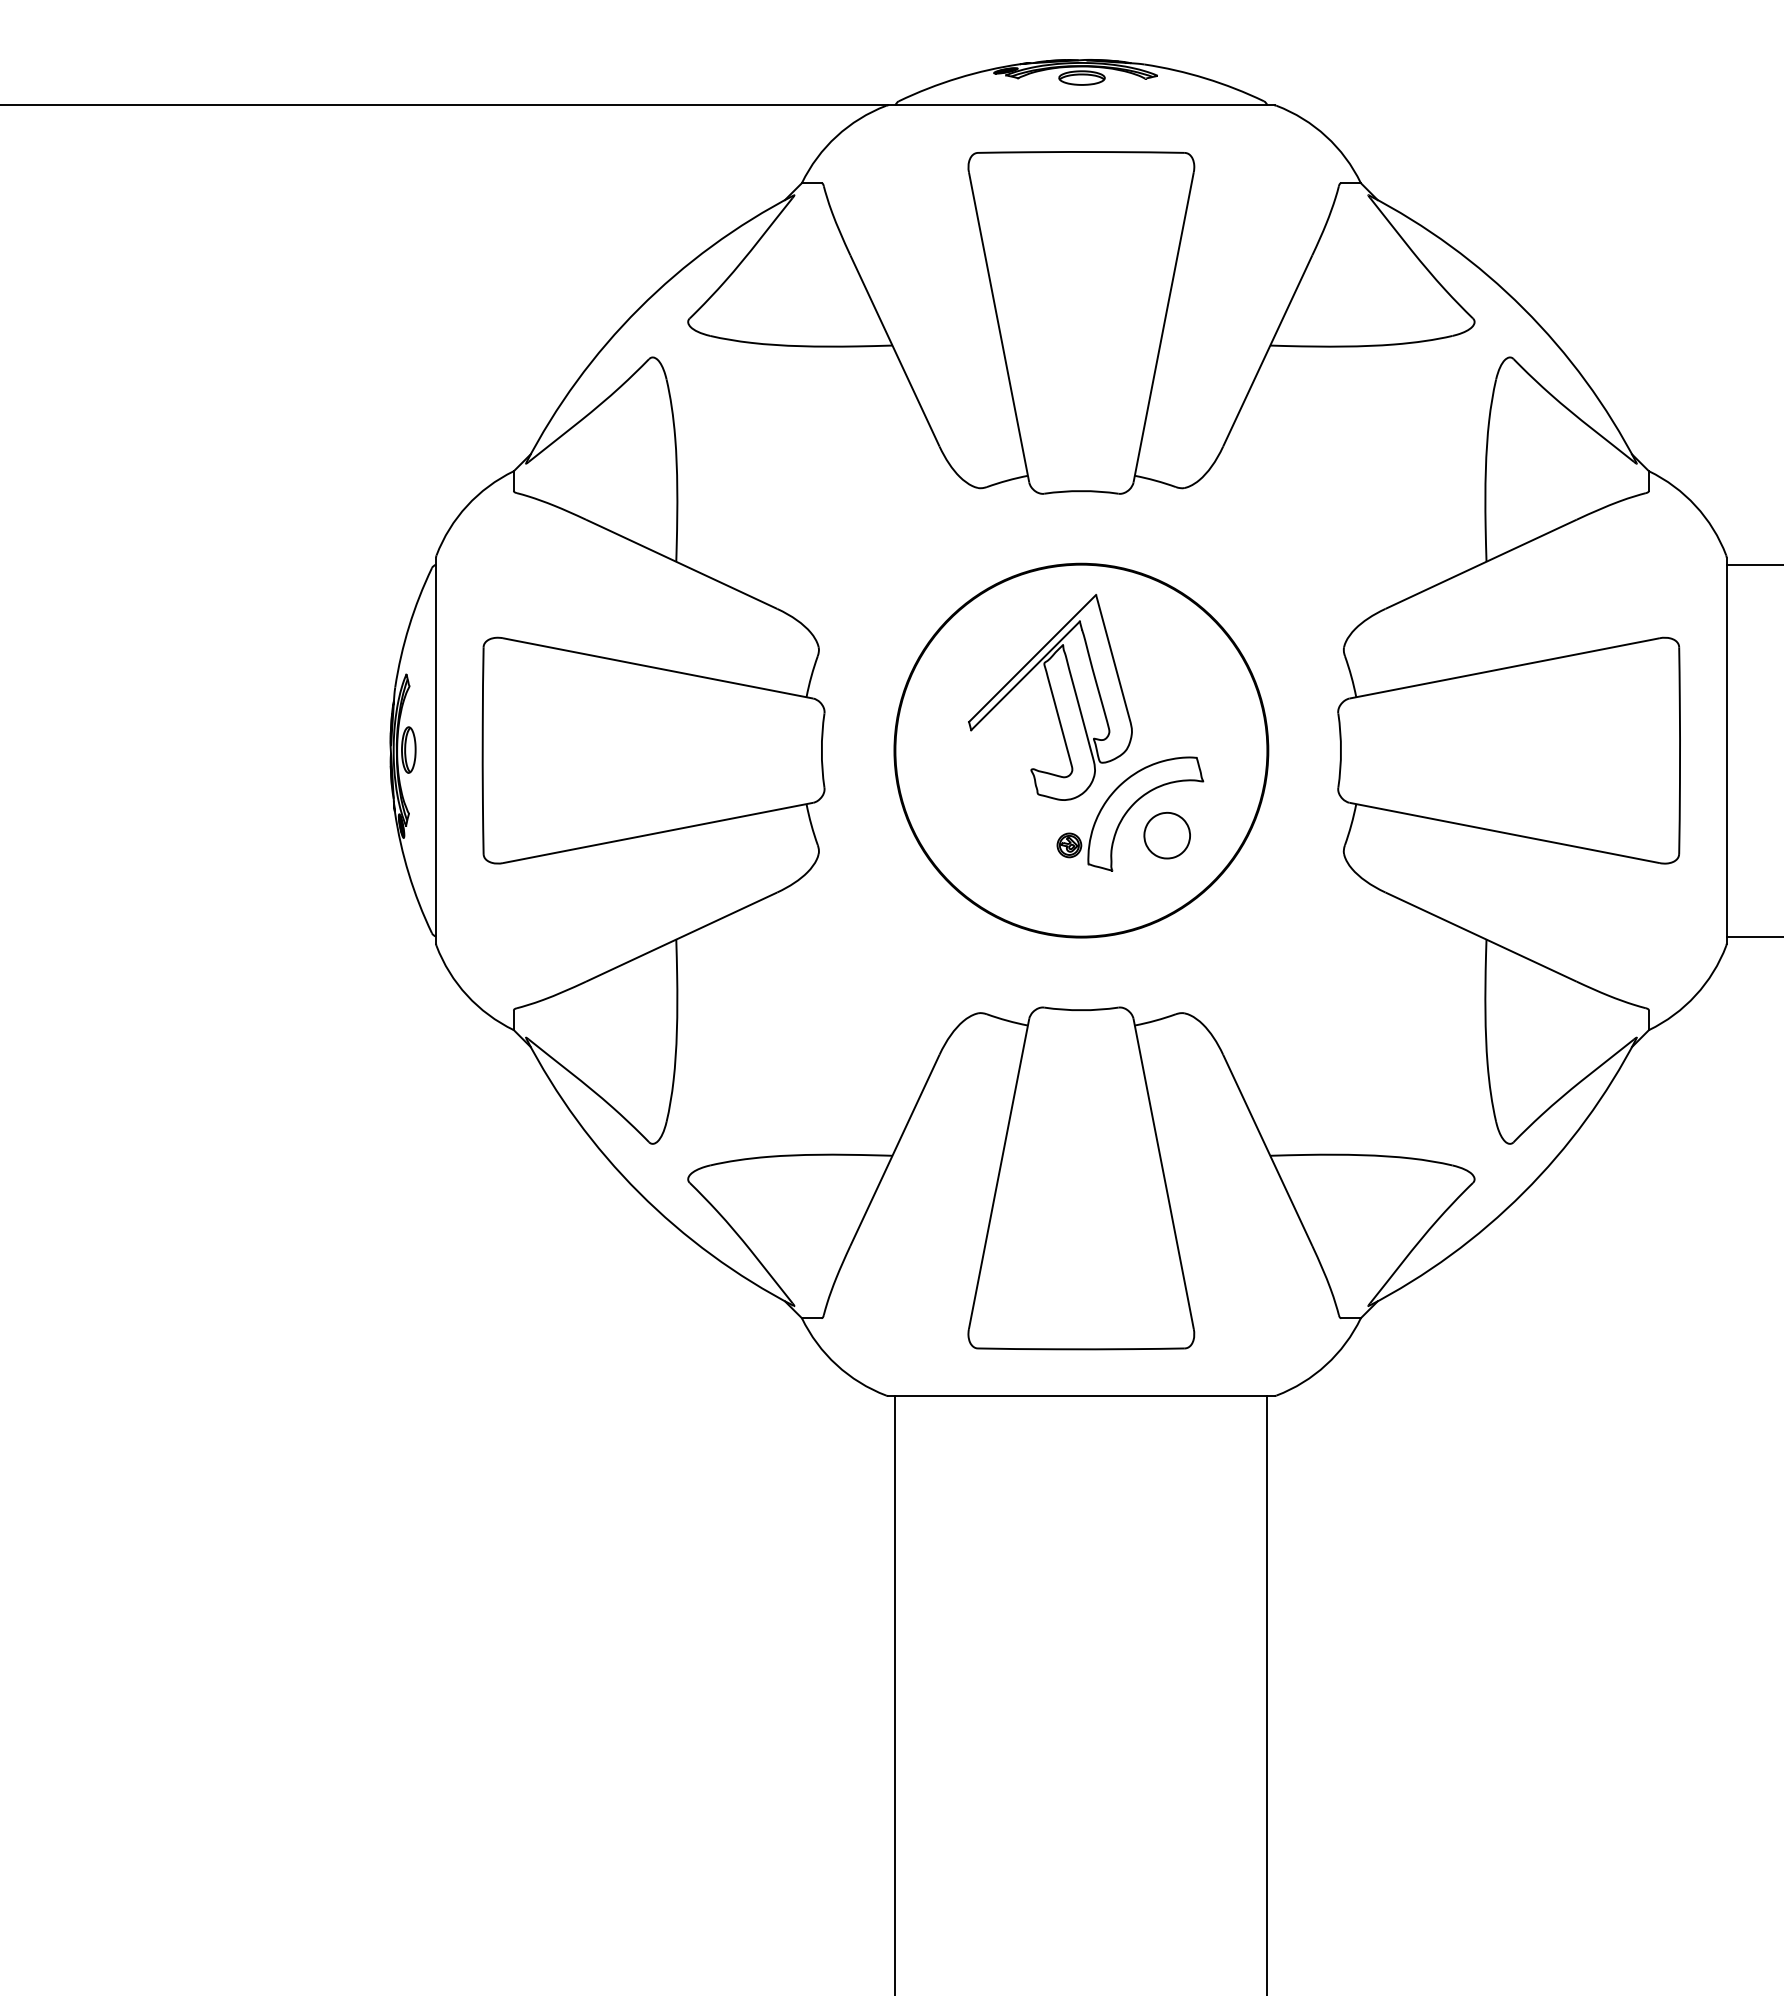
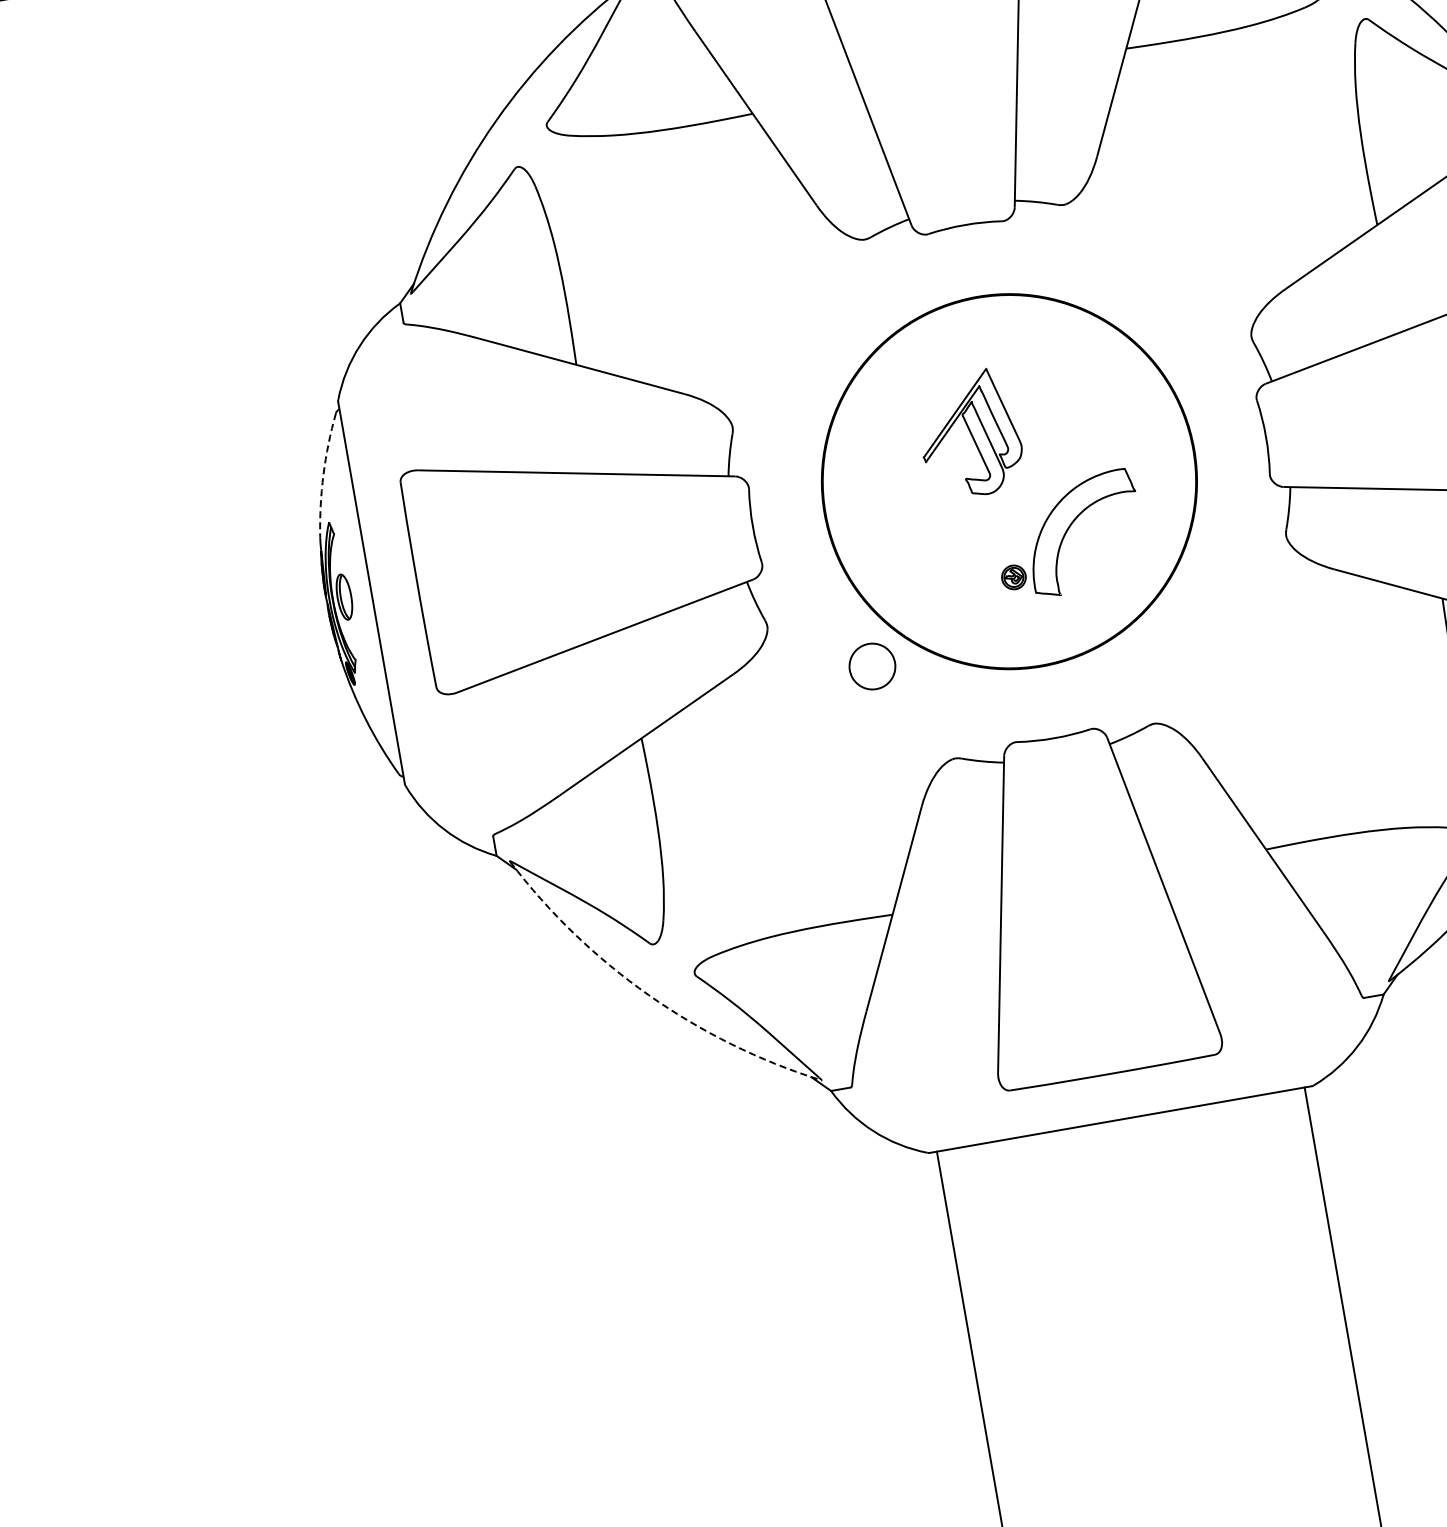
arc: (409, 626) -> (323, 474), solid -> dashed
part: (1050, 697) -> (969, 434), size x0.6
part: (1166, 835) -> (871, 666), moved
arc: (639, 1192) -> (648, 994), solid -> dashed

